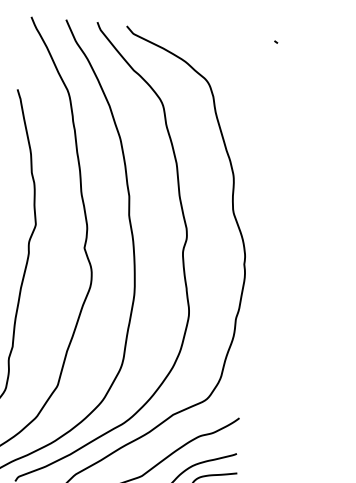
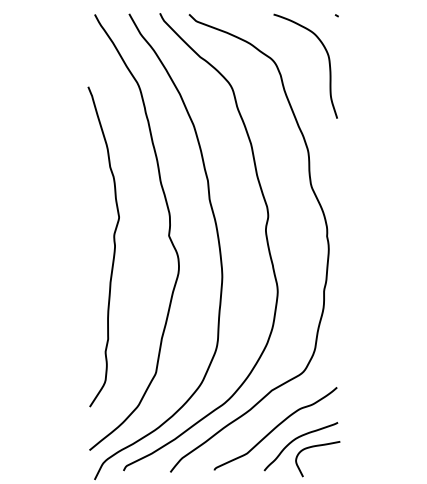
curve: (262, 89) -> (328, 63), added

